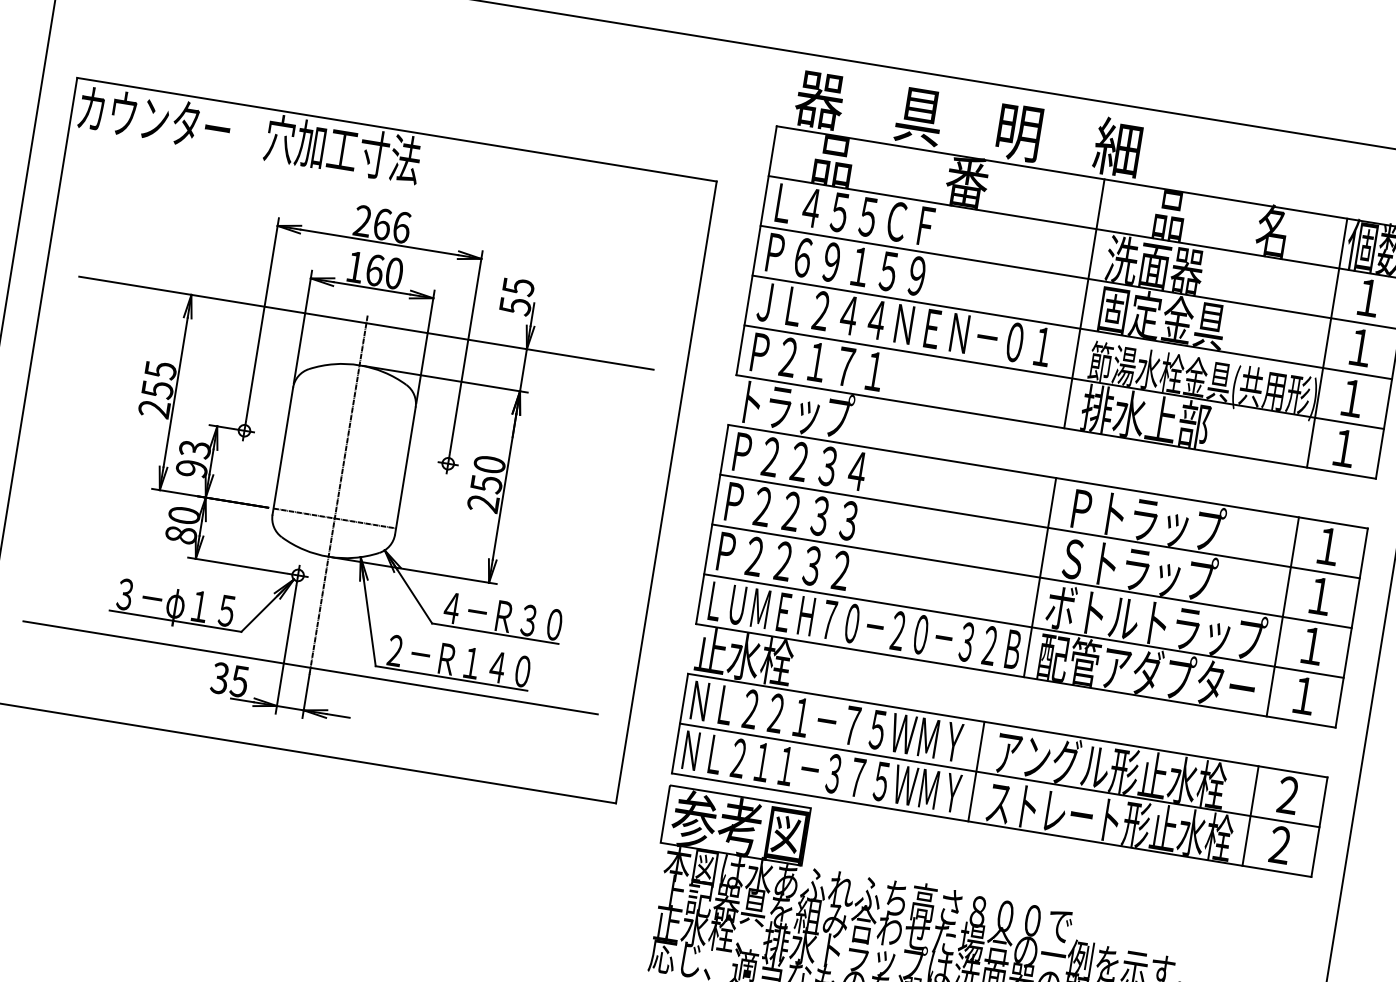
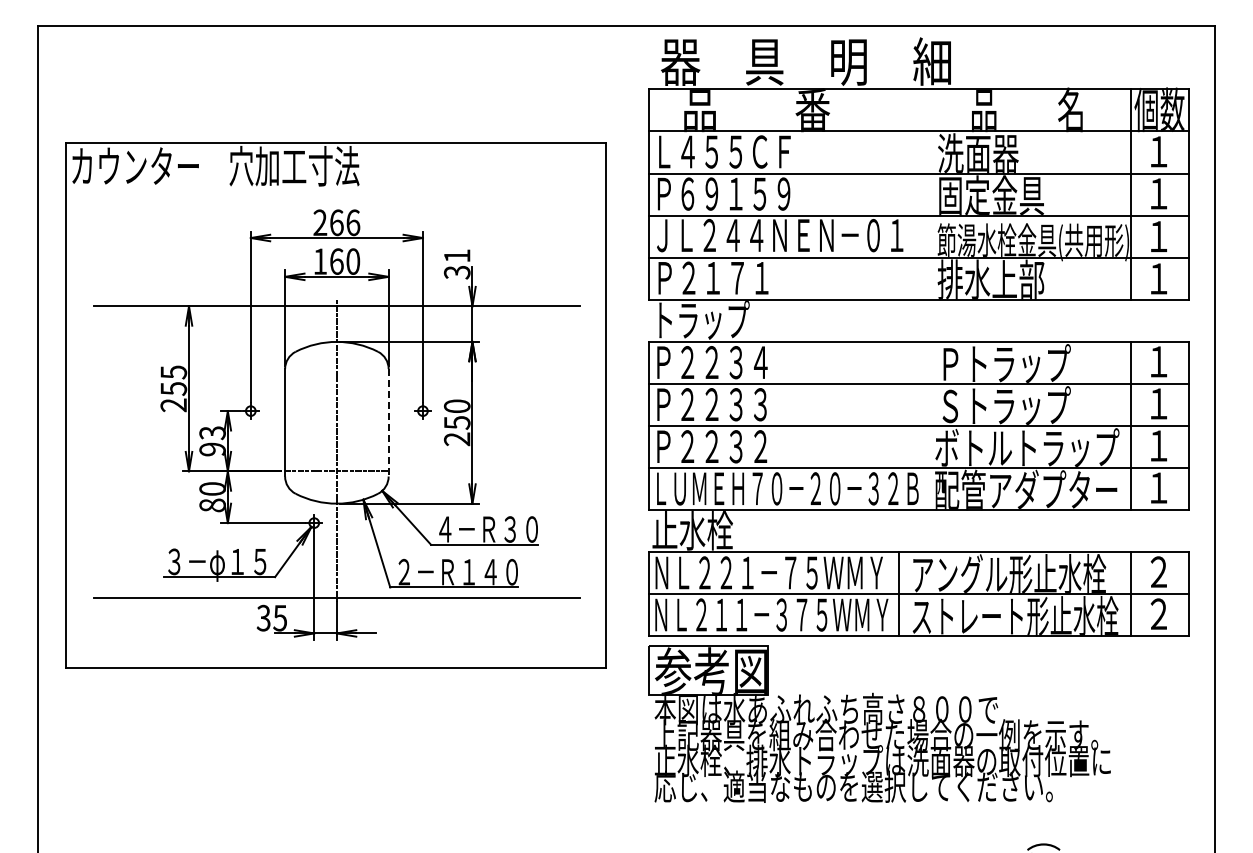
text: (515, 296) -> (456, 264), 55 -> 31
line: (1084, 303) -> (925, 194), removed
line: (405, 470) -> (388, 422), solid -> dashed
line: (1040, 577) -> (925, 425), removed

